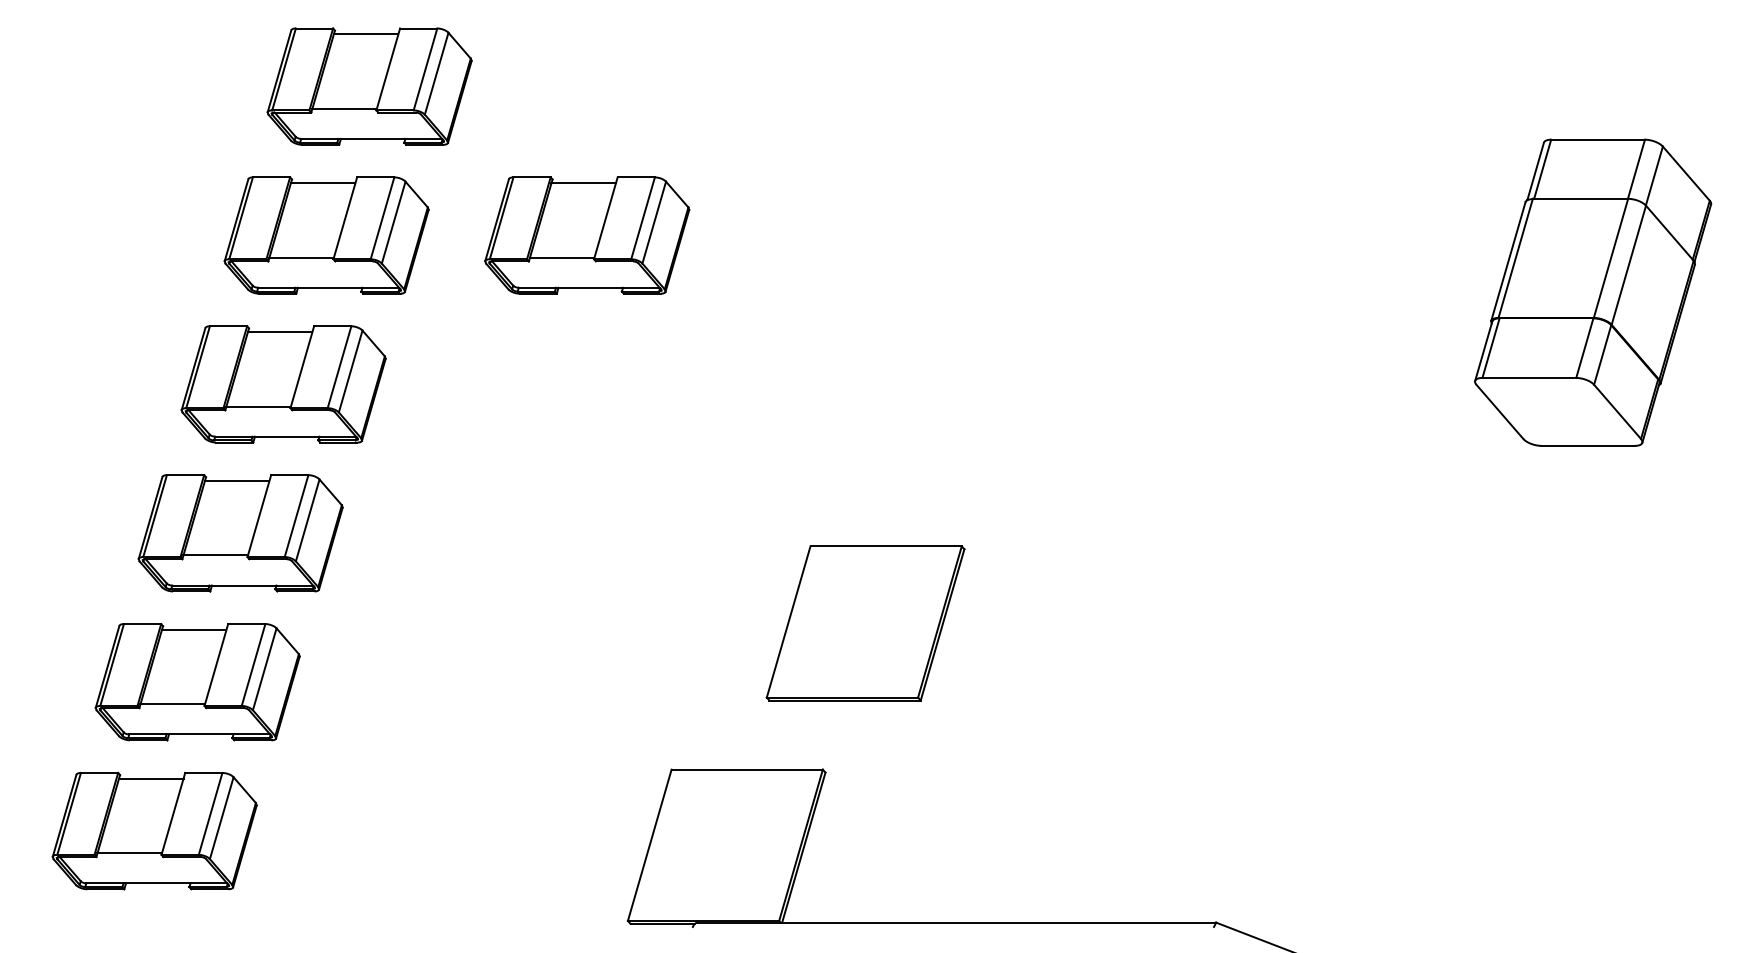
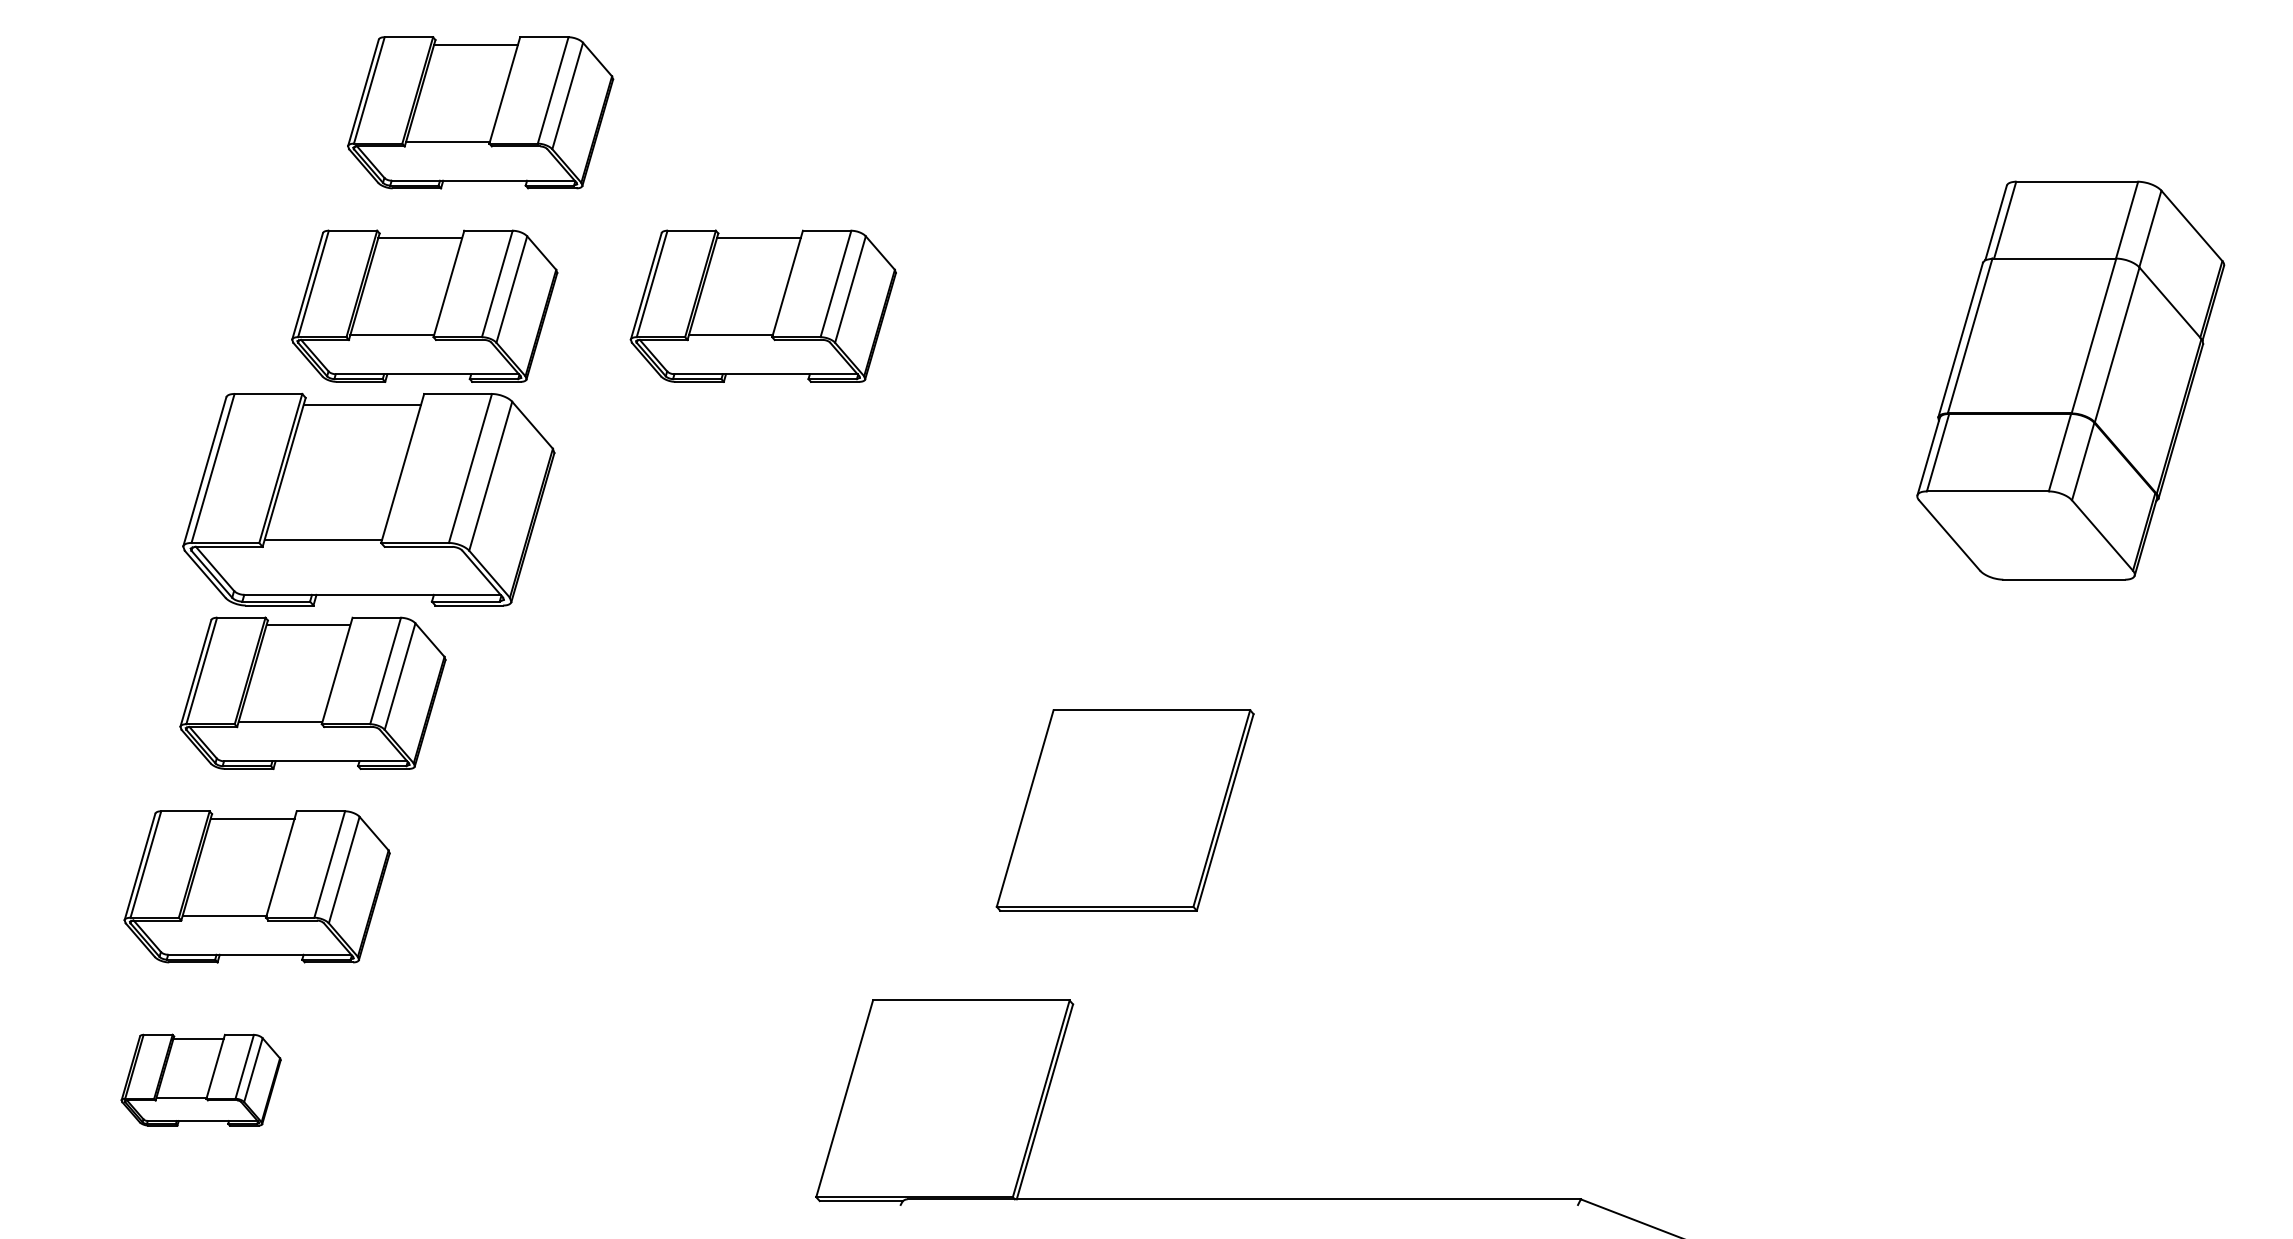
part: (283, 384) -> (368, 499), size x1.4
part: (154, 830) -> (200, 1079), size x0.6

